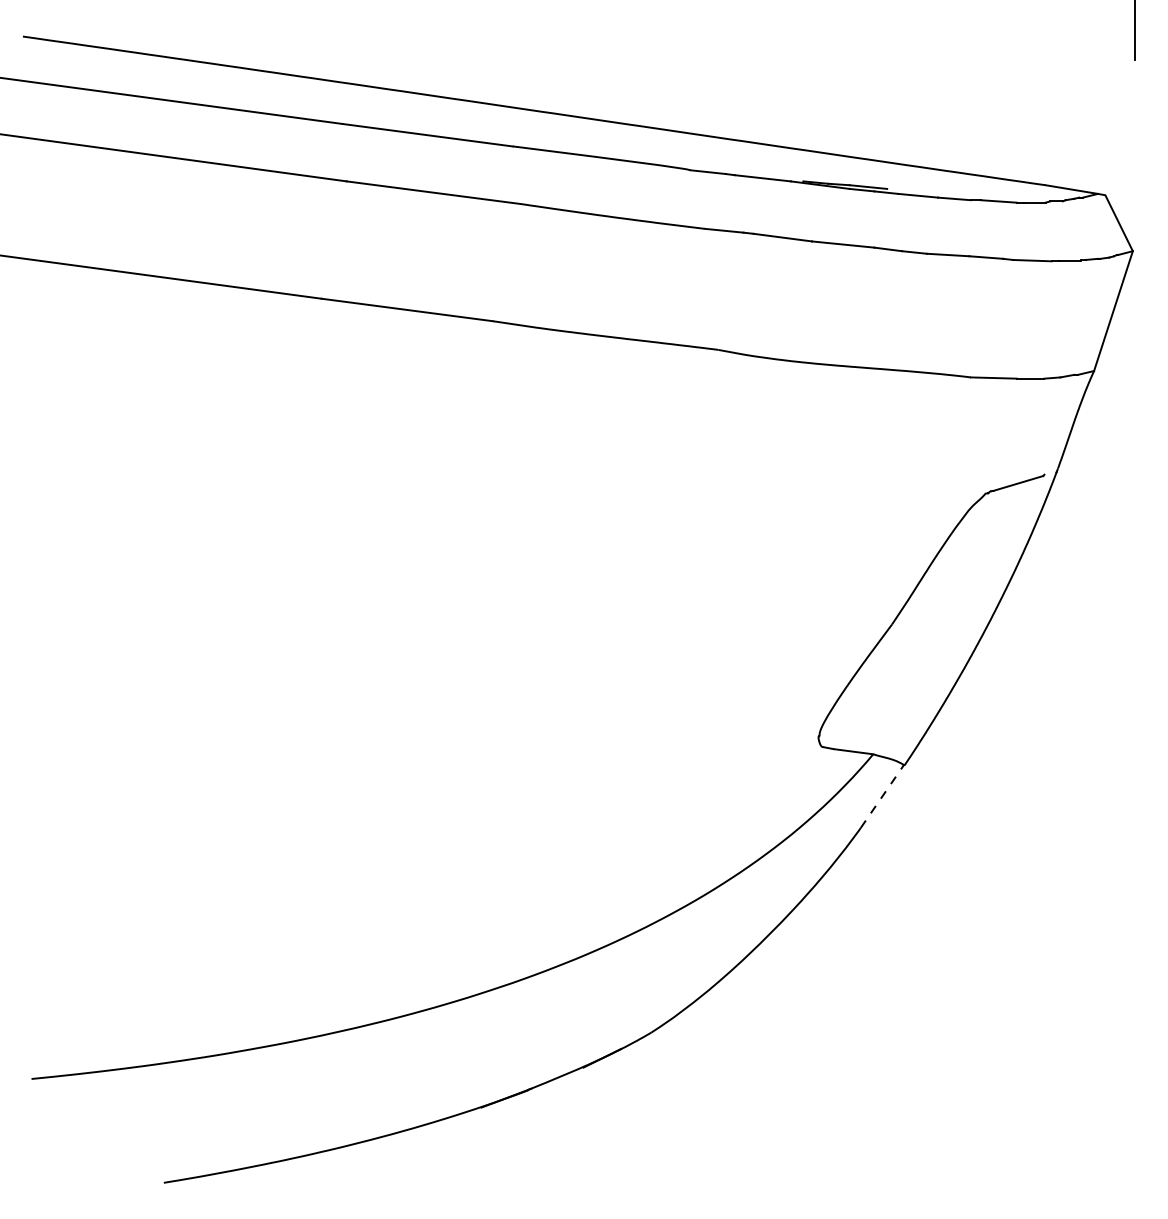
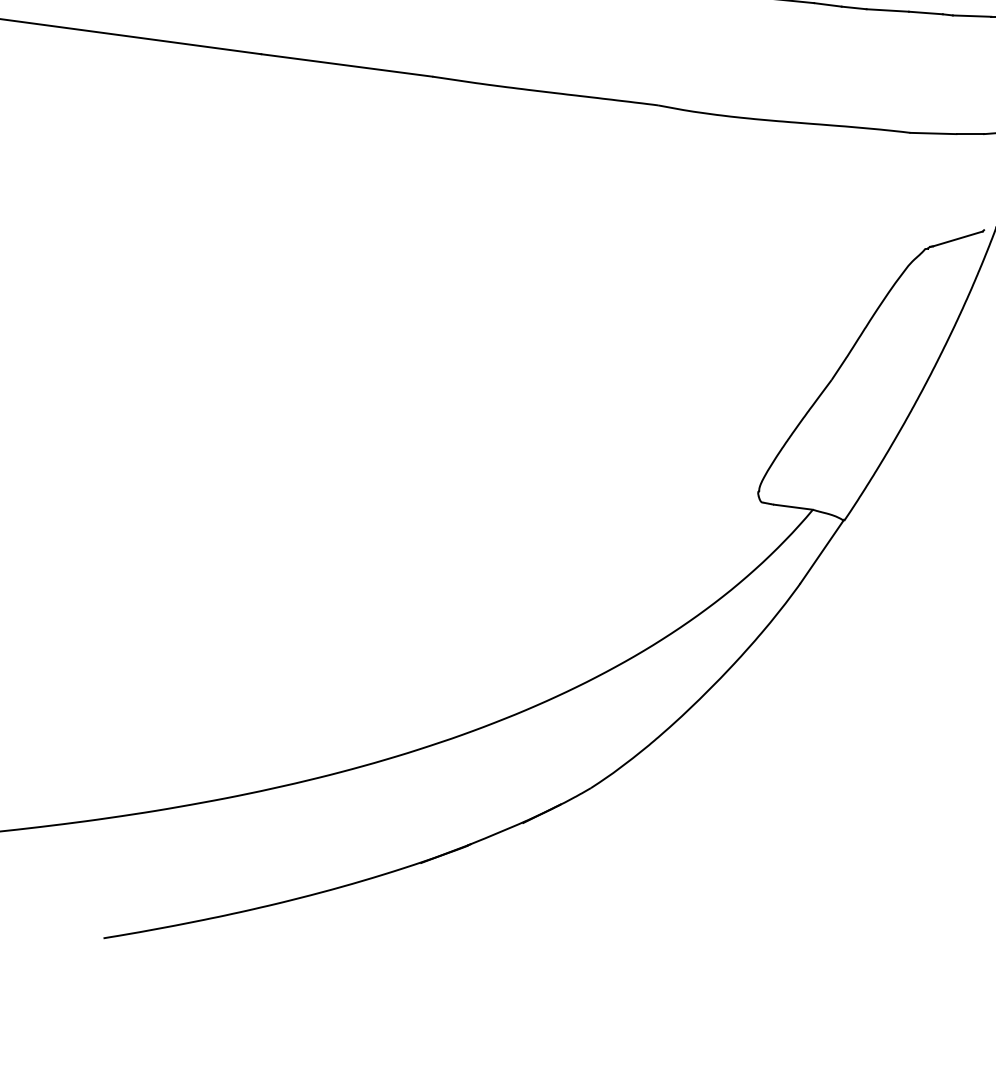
line: (882, 796) -> (822, 551), dashed -> solid

